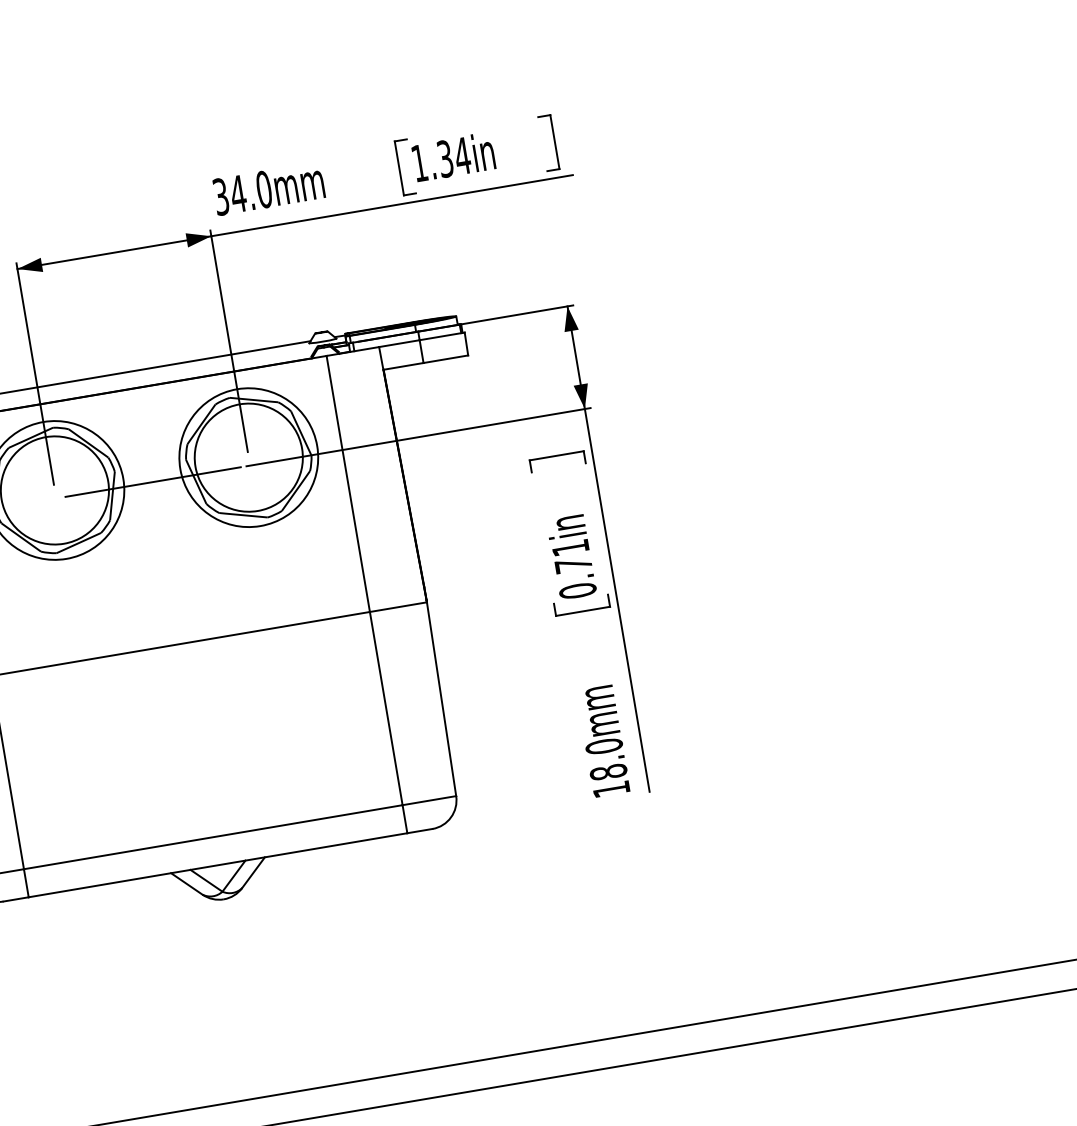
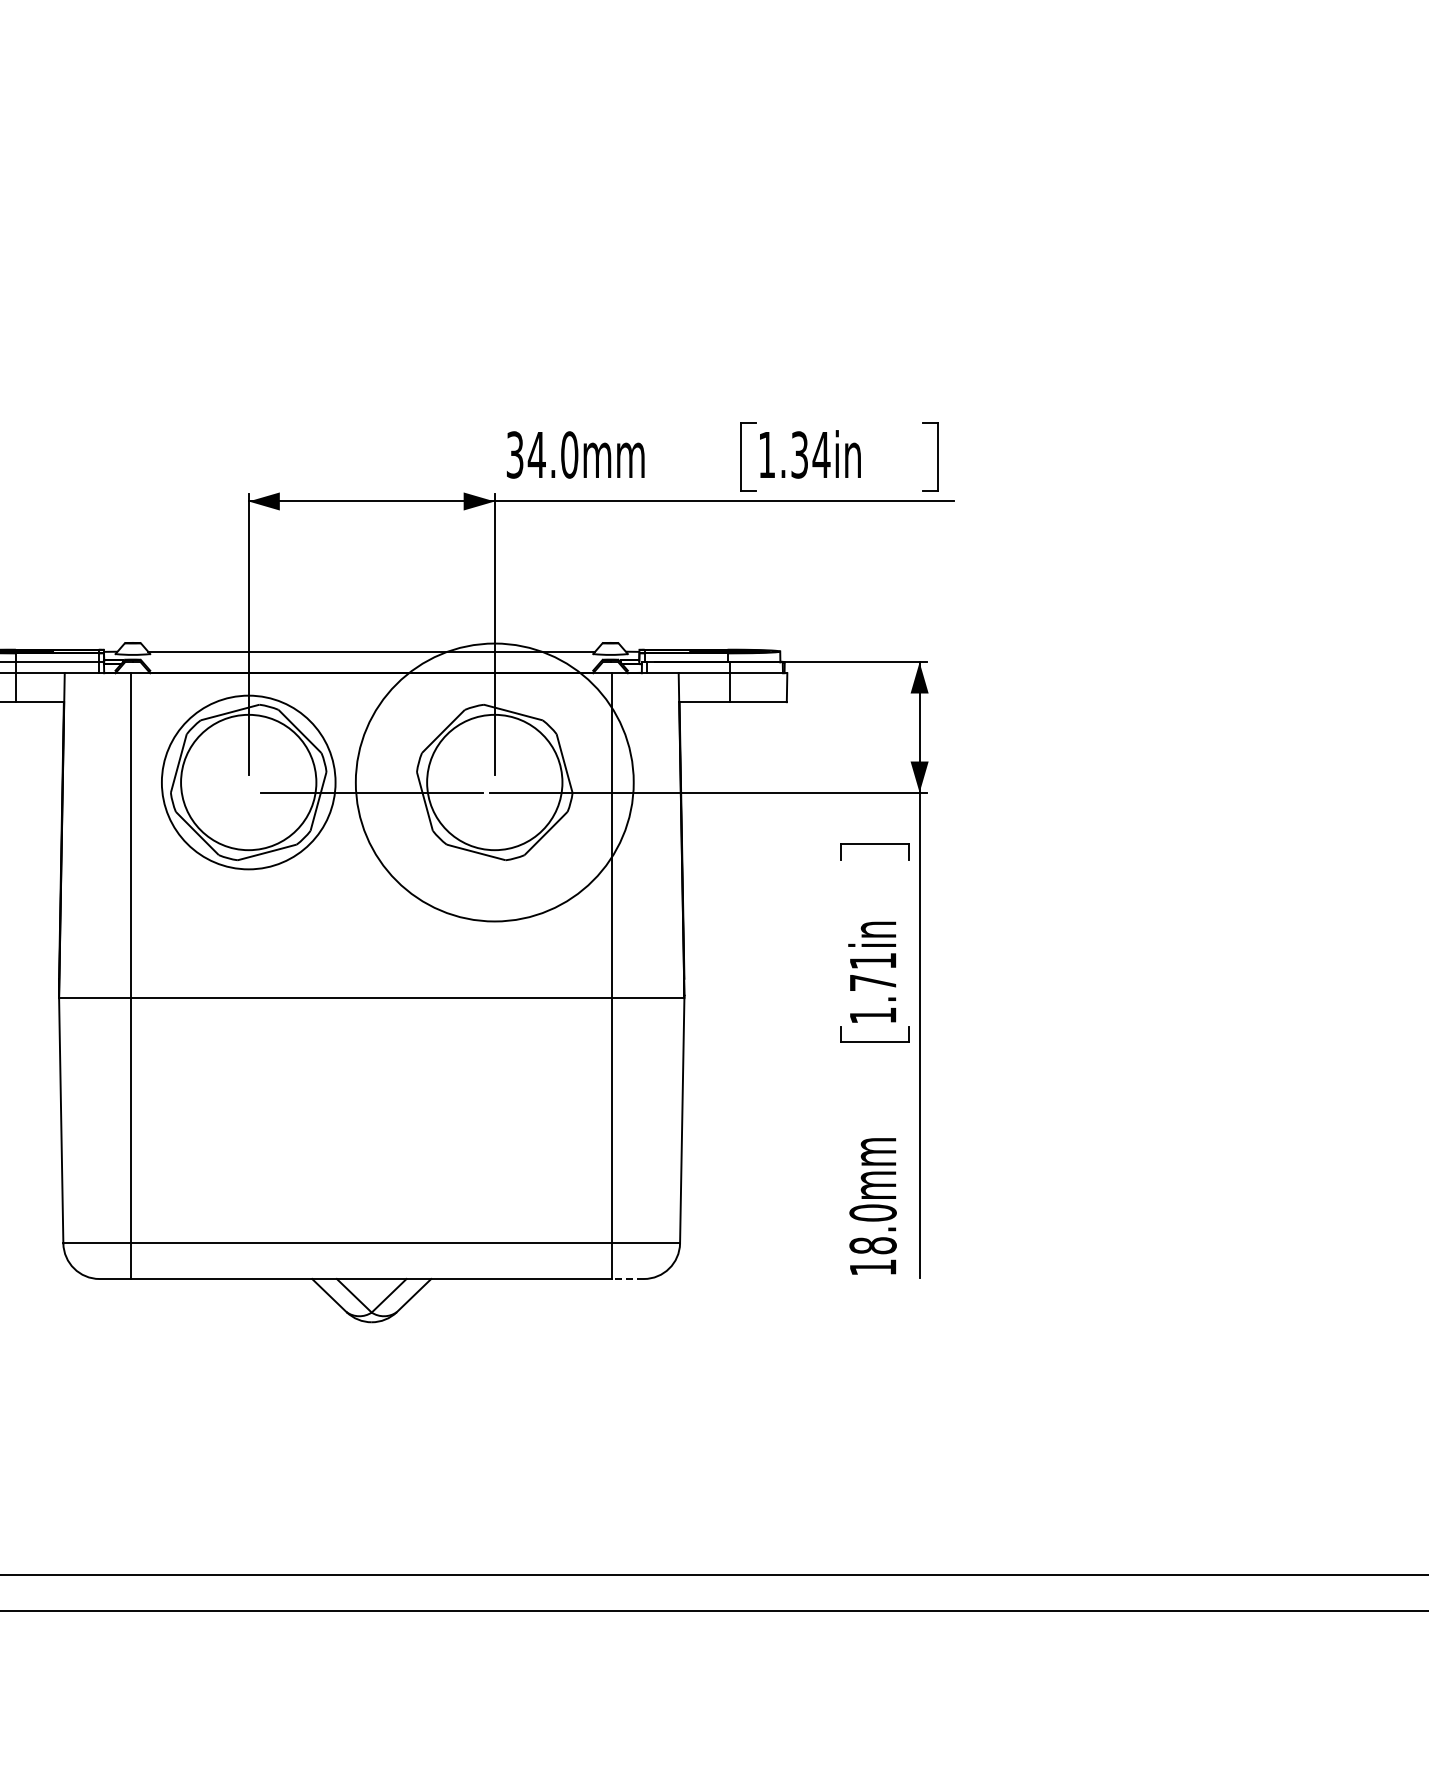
circle: (248, 457) -> (494, 782), size x1.6
text: (577, 590) -> (872, 1015), 0.71in -> 1.71in
line: (419, 831) -> (627, 1279), solid -> dashed

